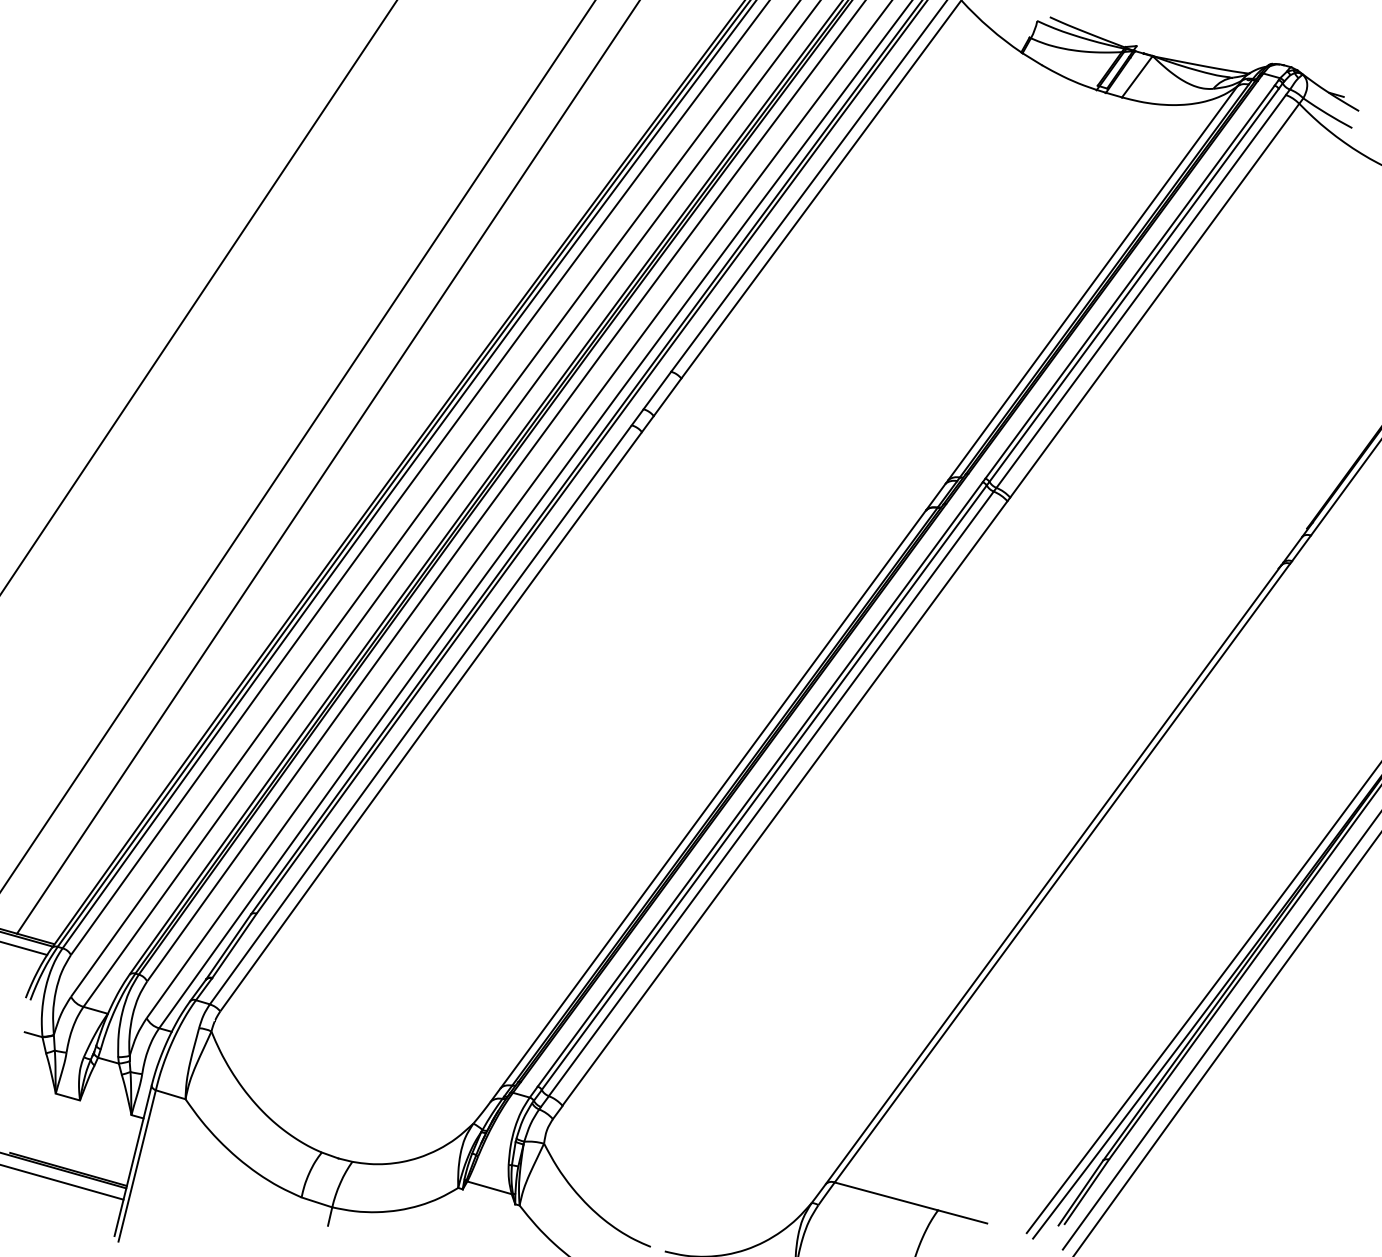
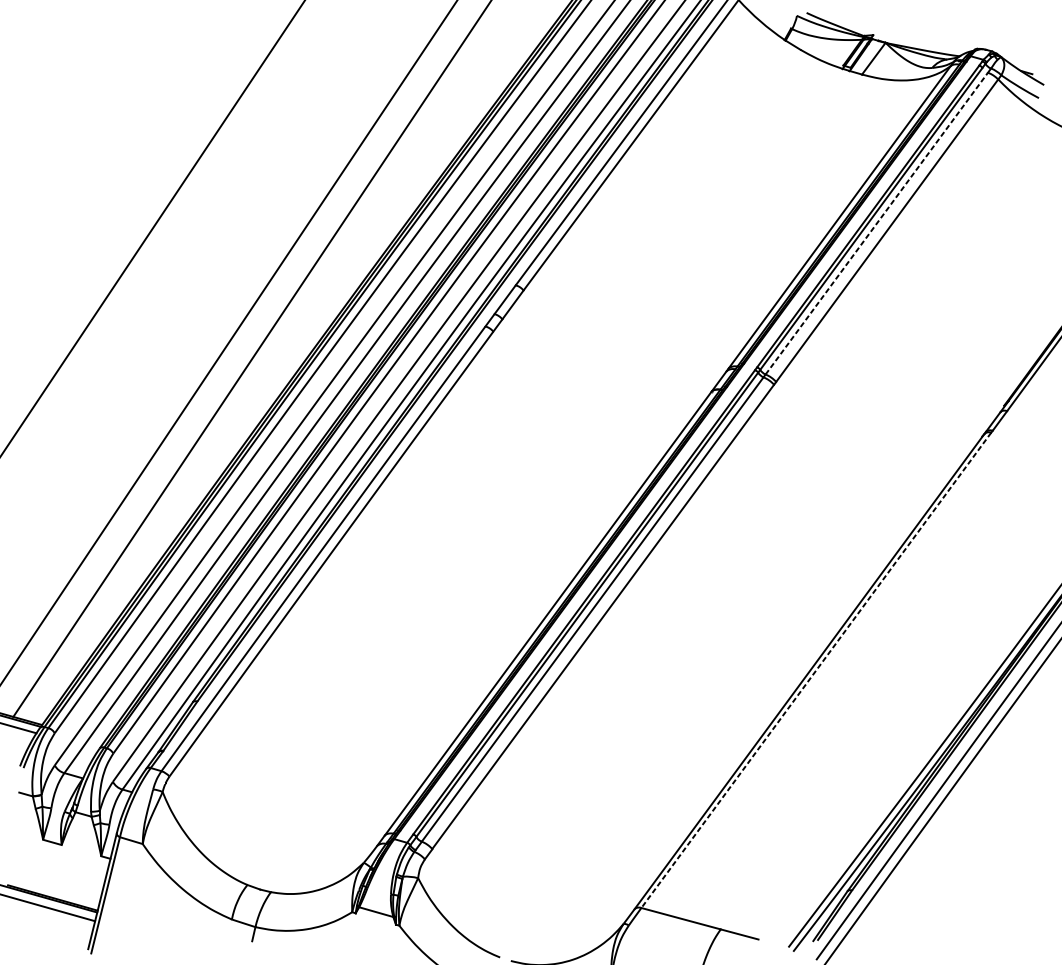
line: (1141, 291) -> (877, 223), solid -> dashed
line: (1062, 873) -> (816, 670), solid -> dashed

